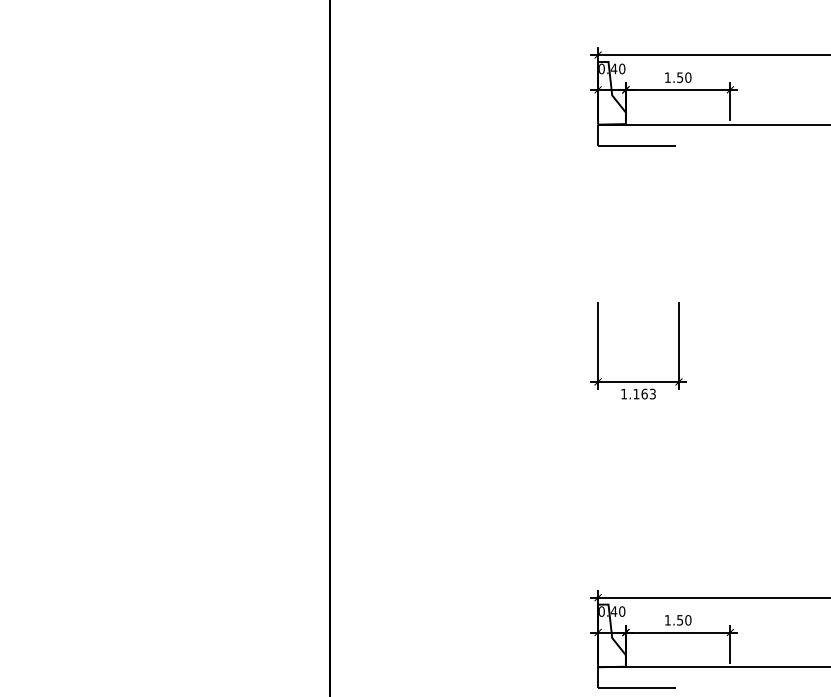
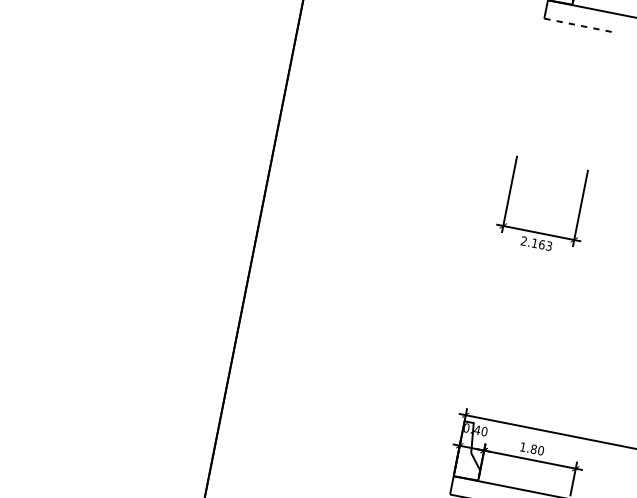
line: (636, 145) -> (578, 25), solid -> dashed
text: (623, 393) -> (523, 240), 1.163 -> 2.163
text: (680, 620) -> (534, 449), 1.50 -> 1.80

